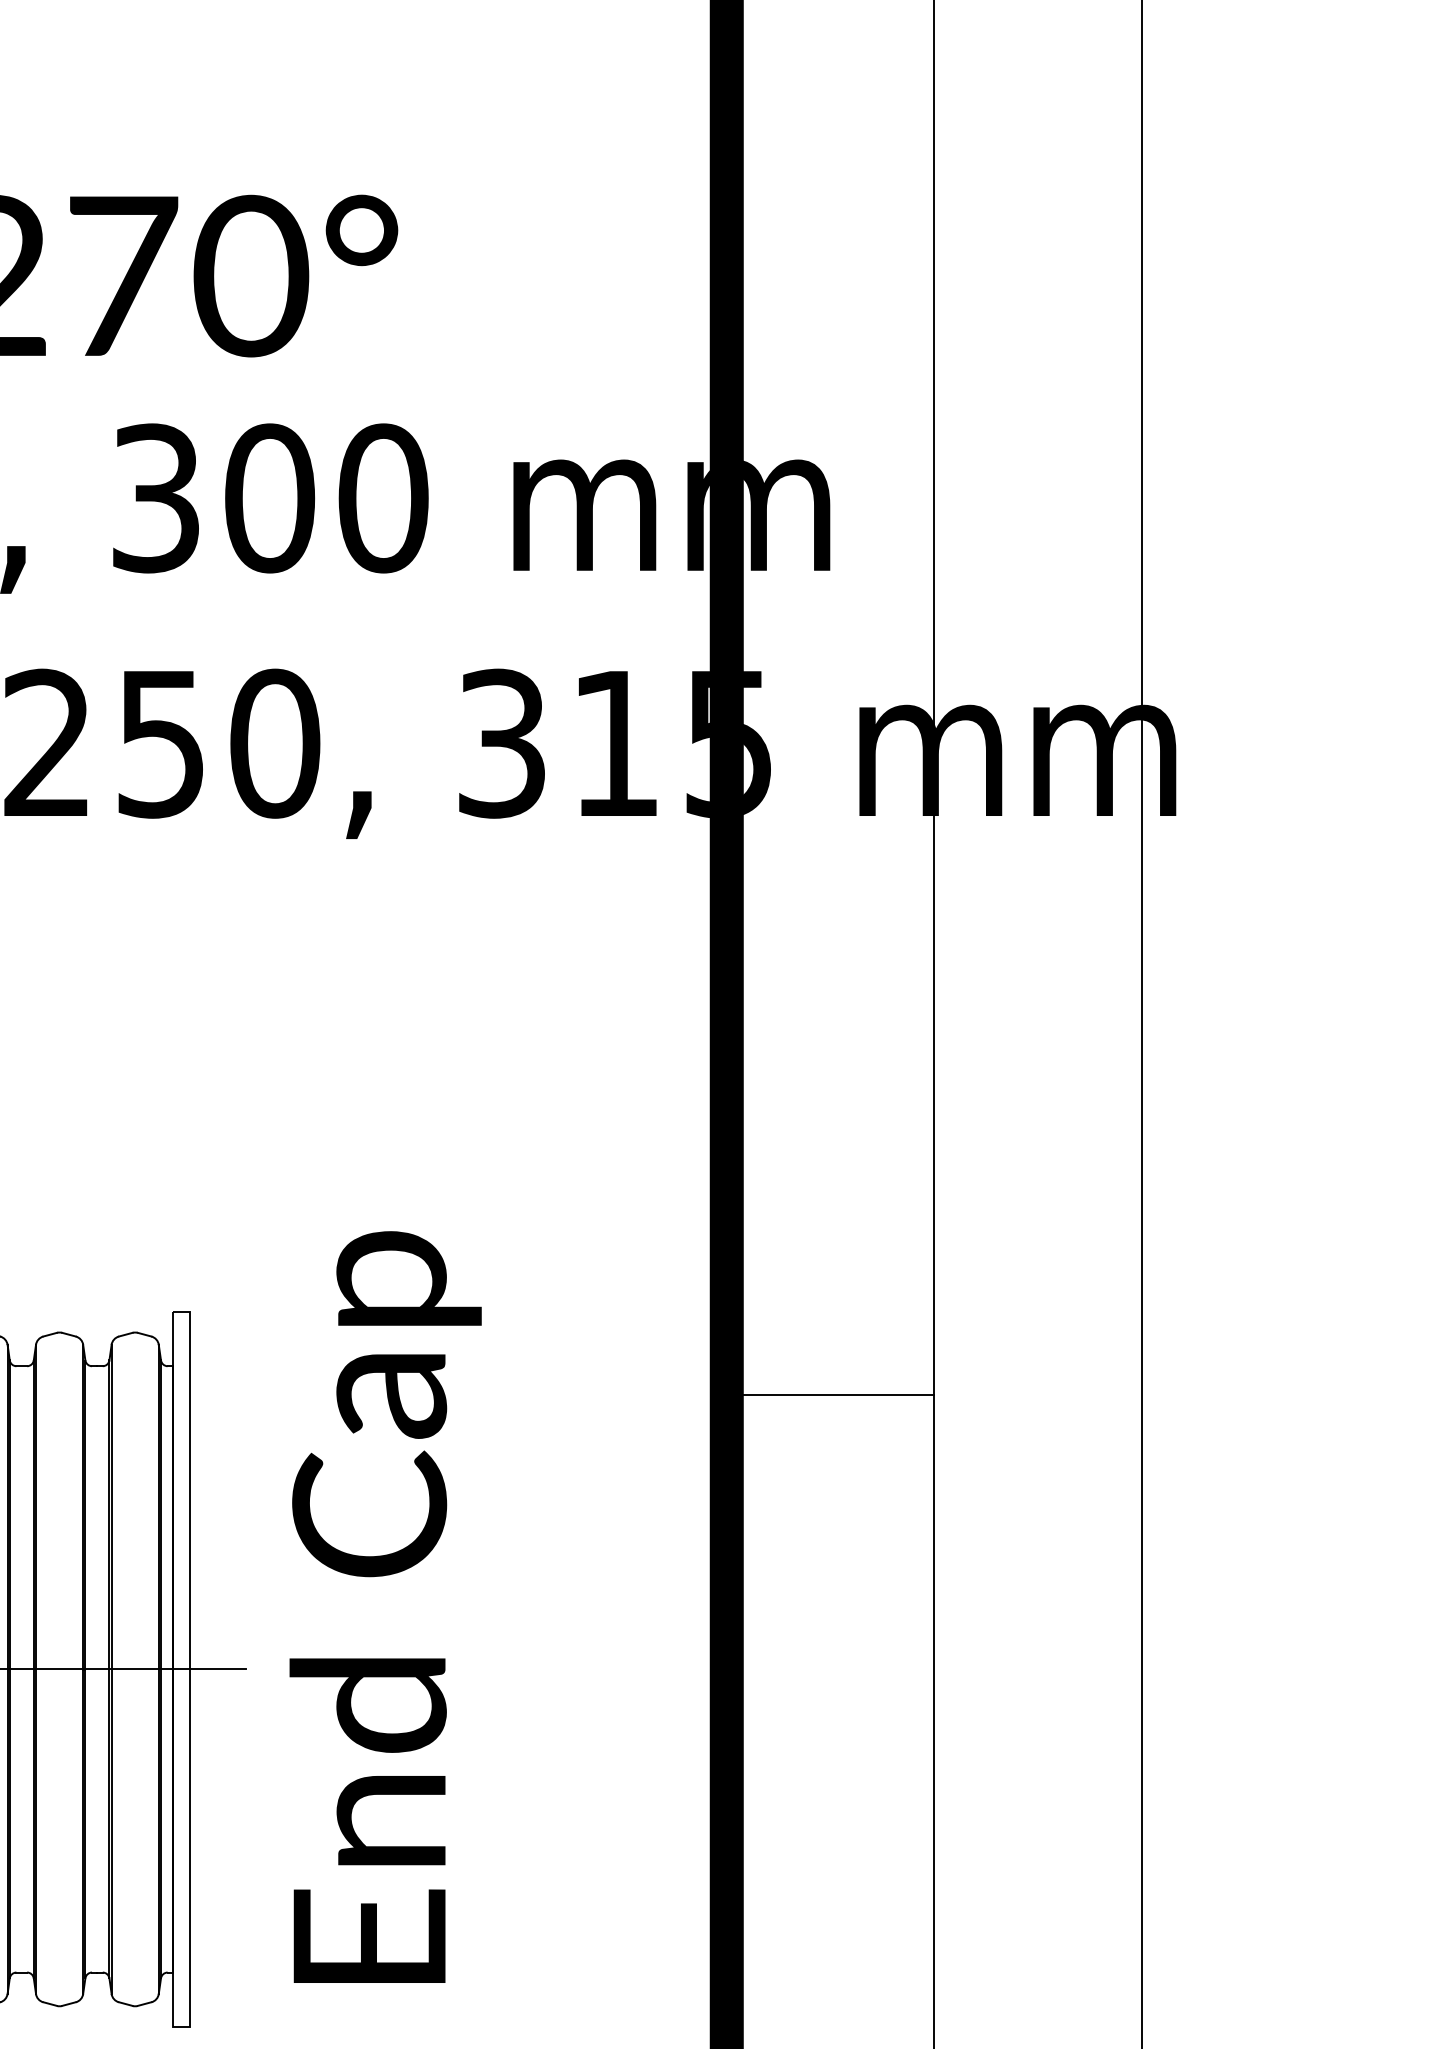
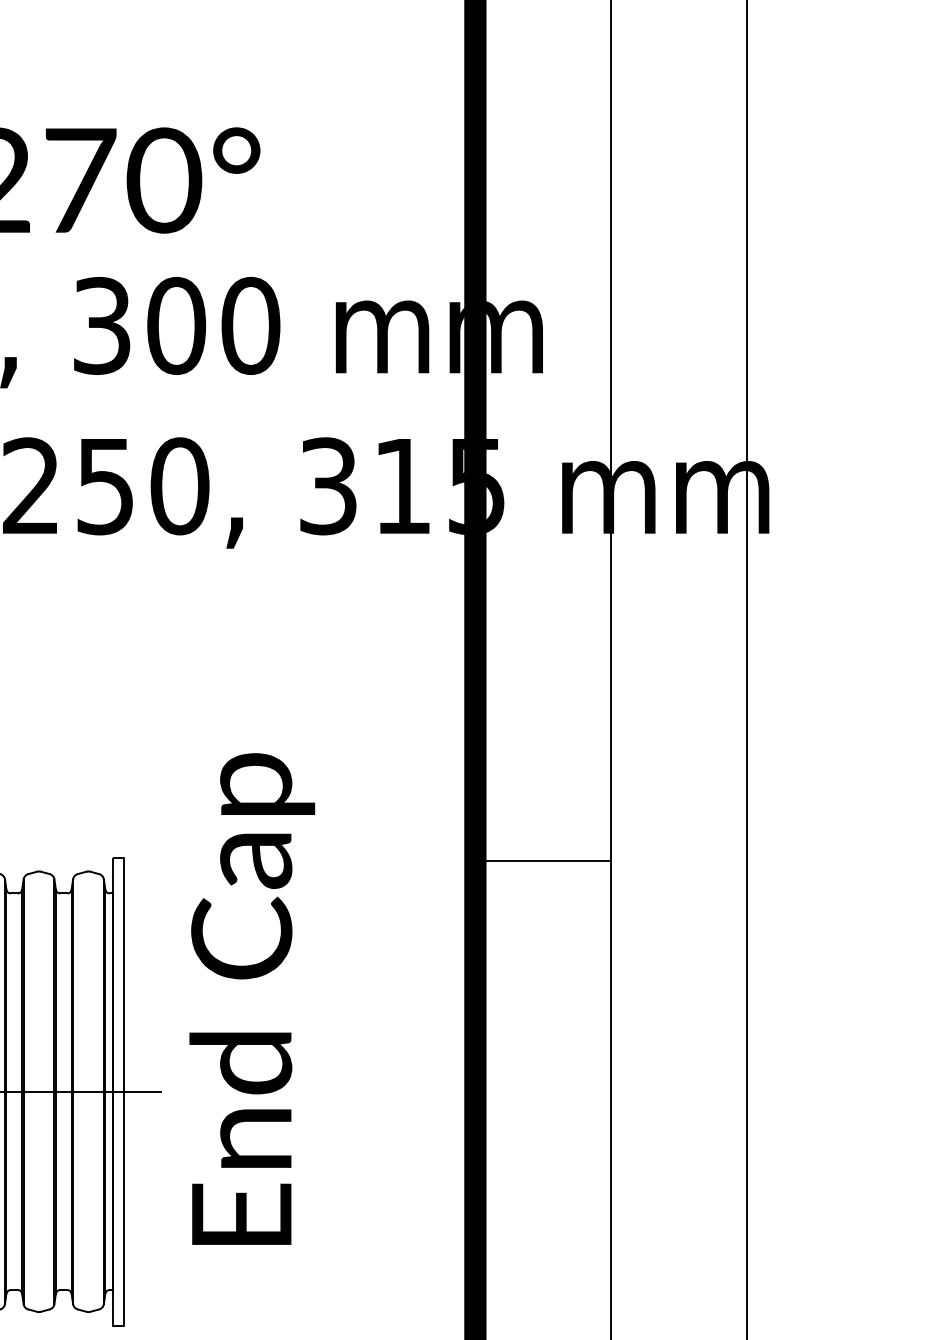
line: (830, 1395) -> (543, 861), moved
text: (386, 1606) -> (252, 998), moved

